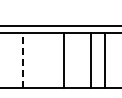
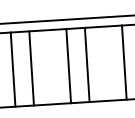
line: (22, 59) -> (31, 67), dashed -> solid
line: (9, 60) -> (13, 69), added
line: (49, 60) -> (68, 66), added

